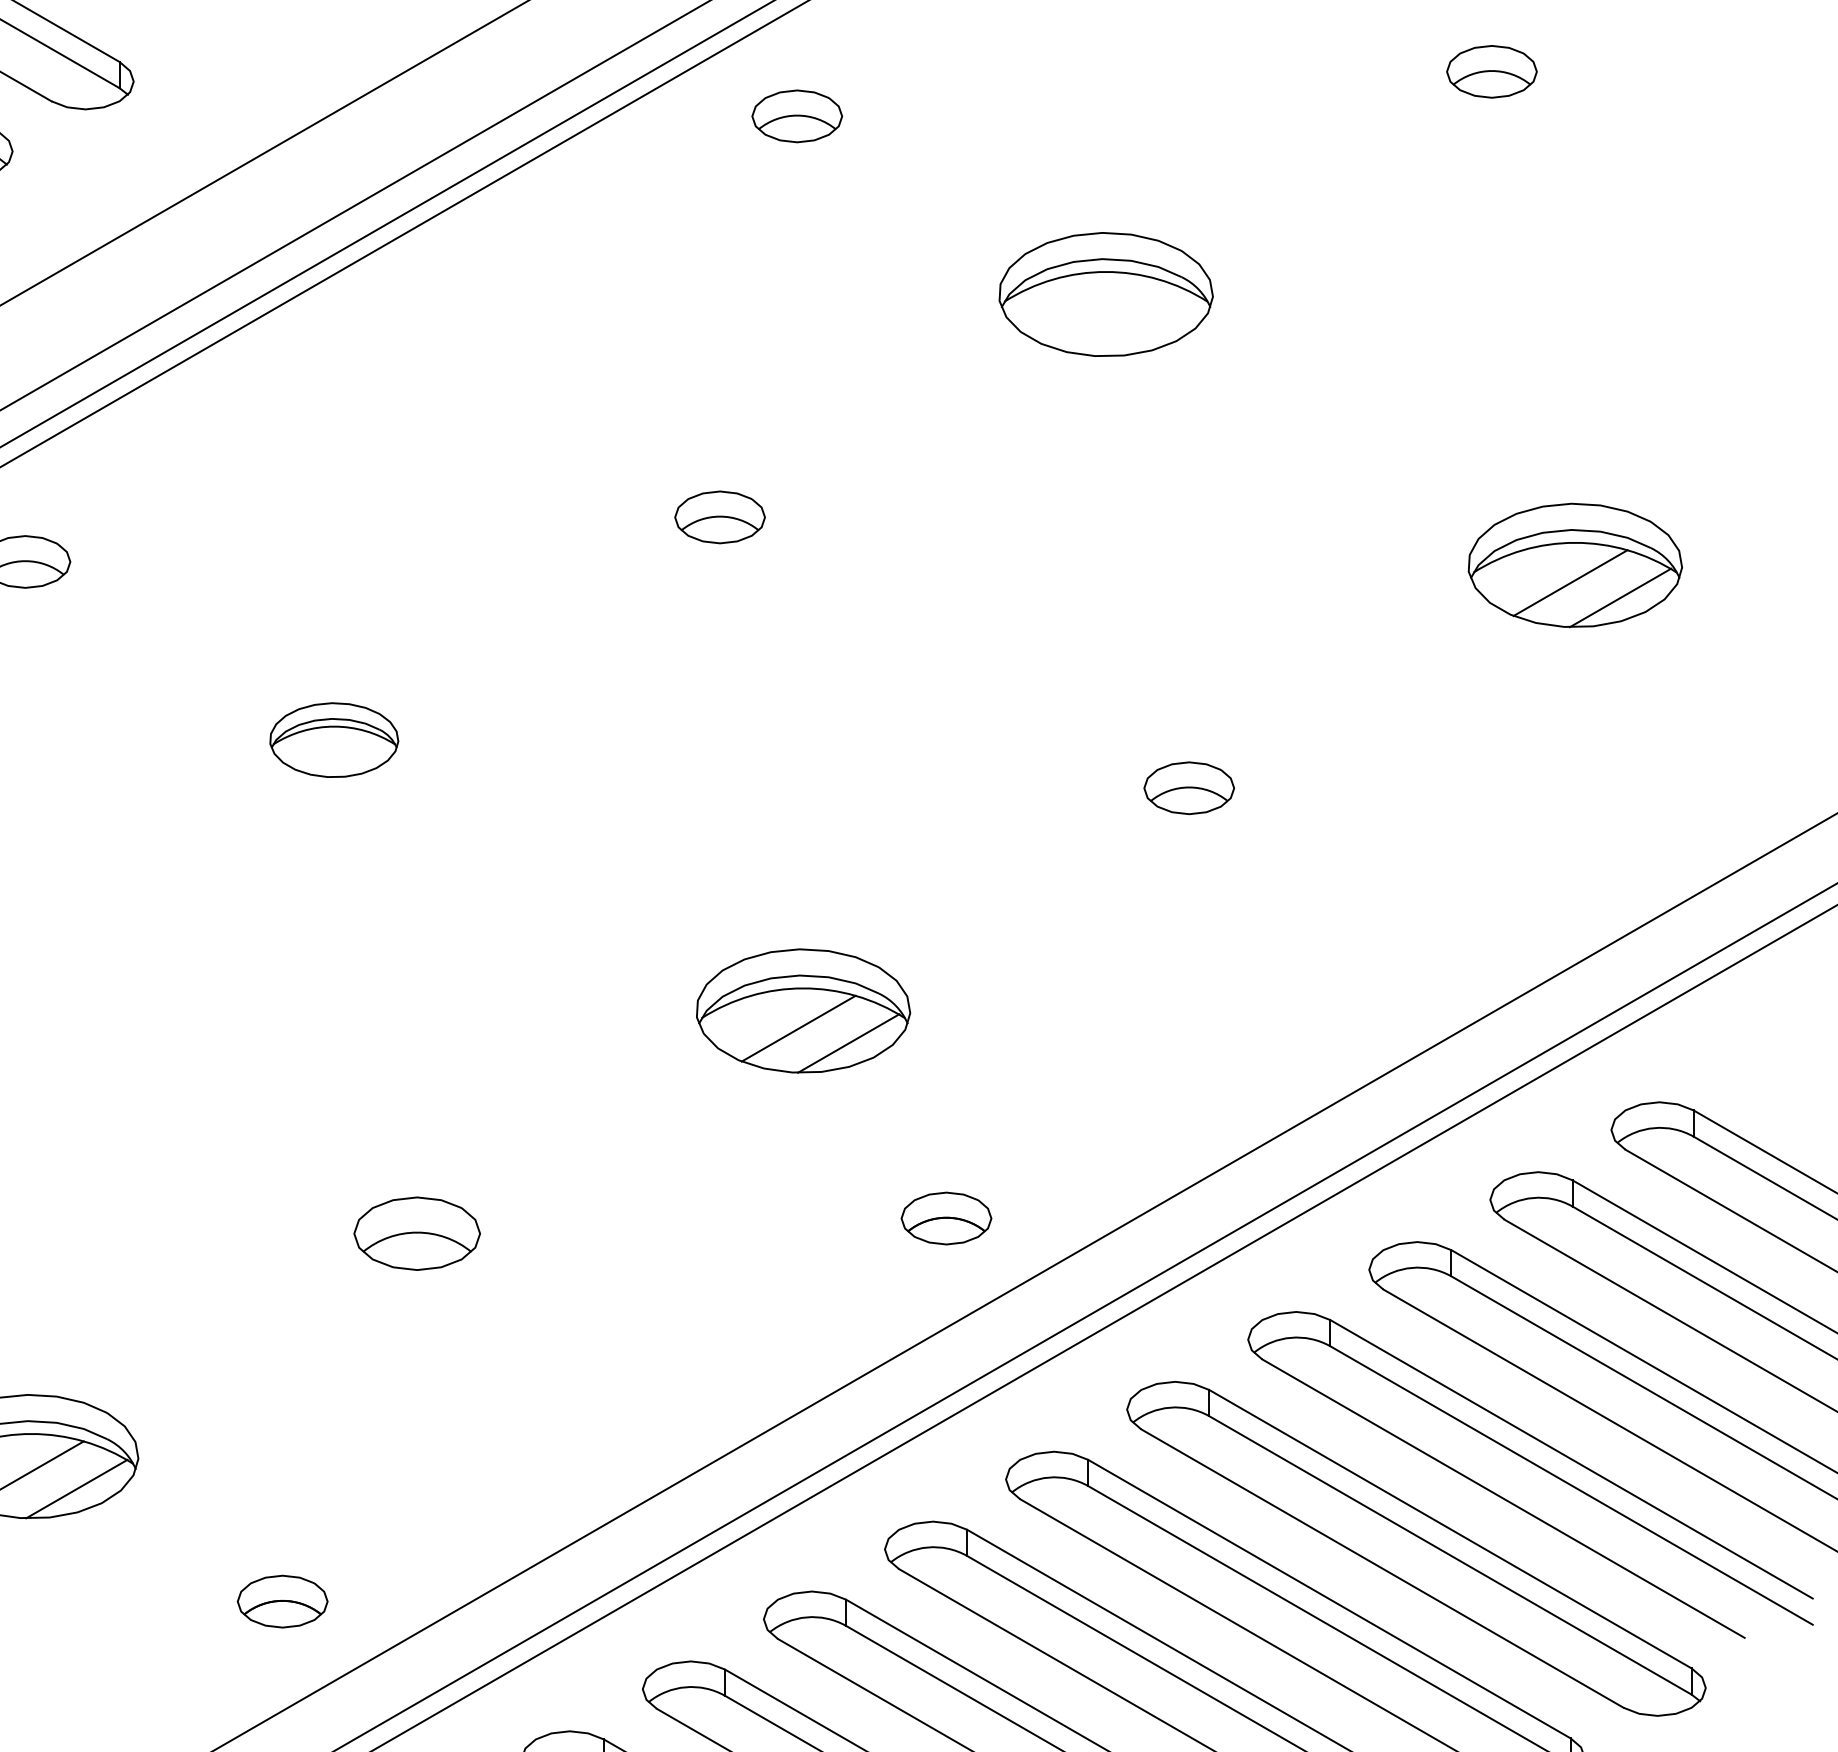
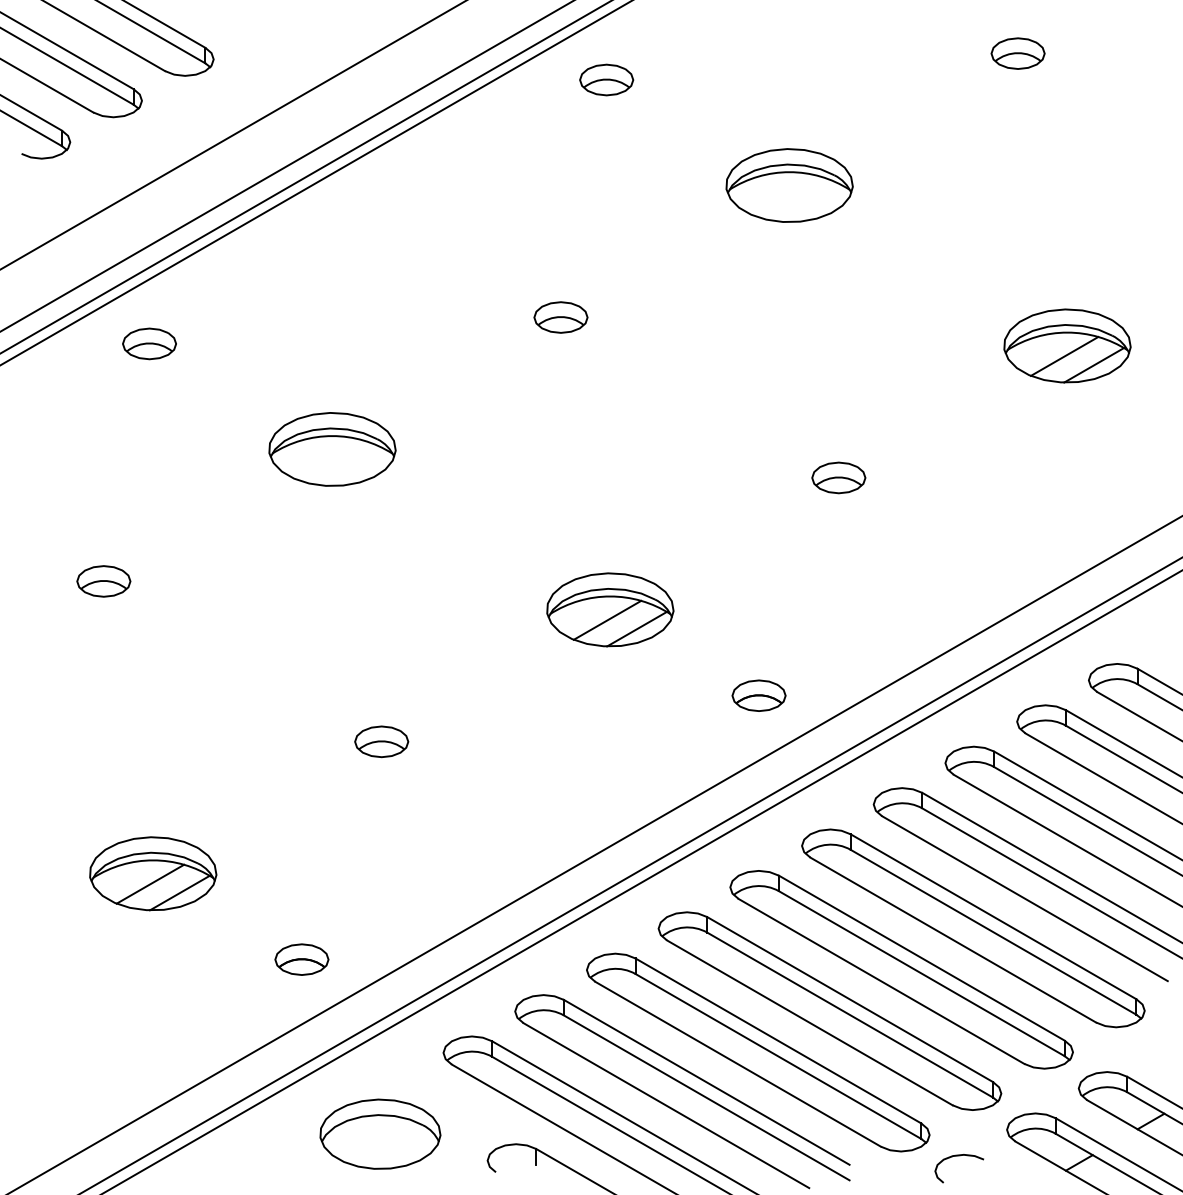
part: (334, 740) -> (332, 449), size x1.67
part: (945, 1218) -> (758, 695), moved
part: (417, 1233) -> (381, 741), size x0.71

